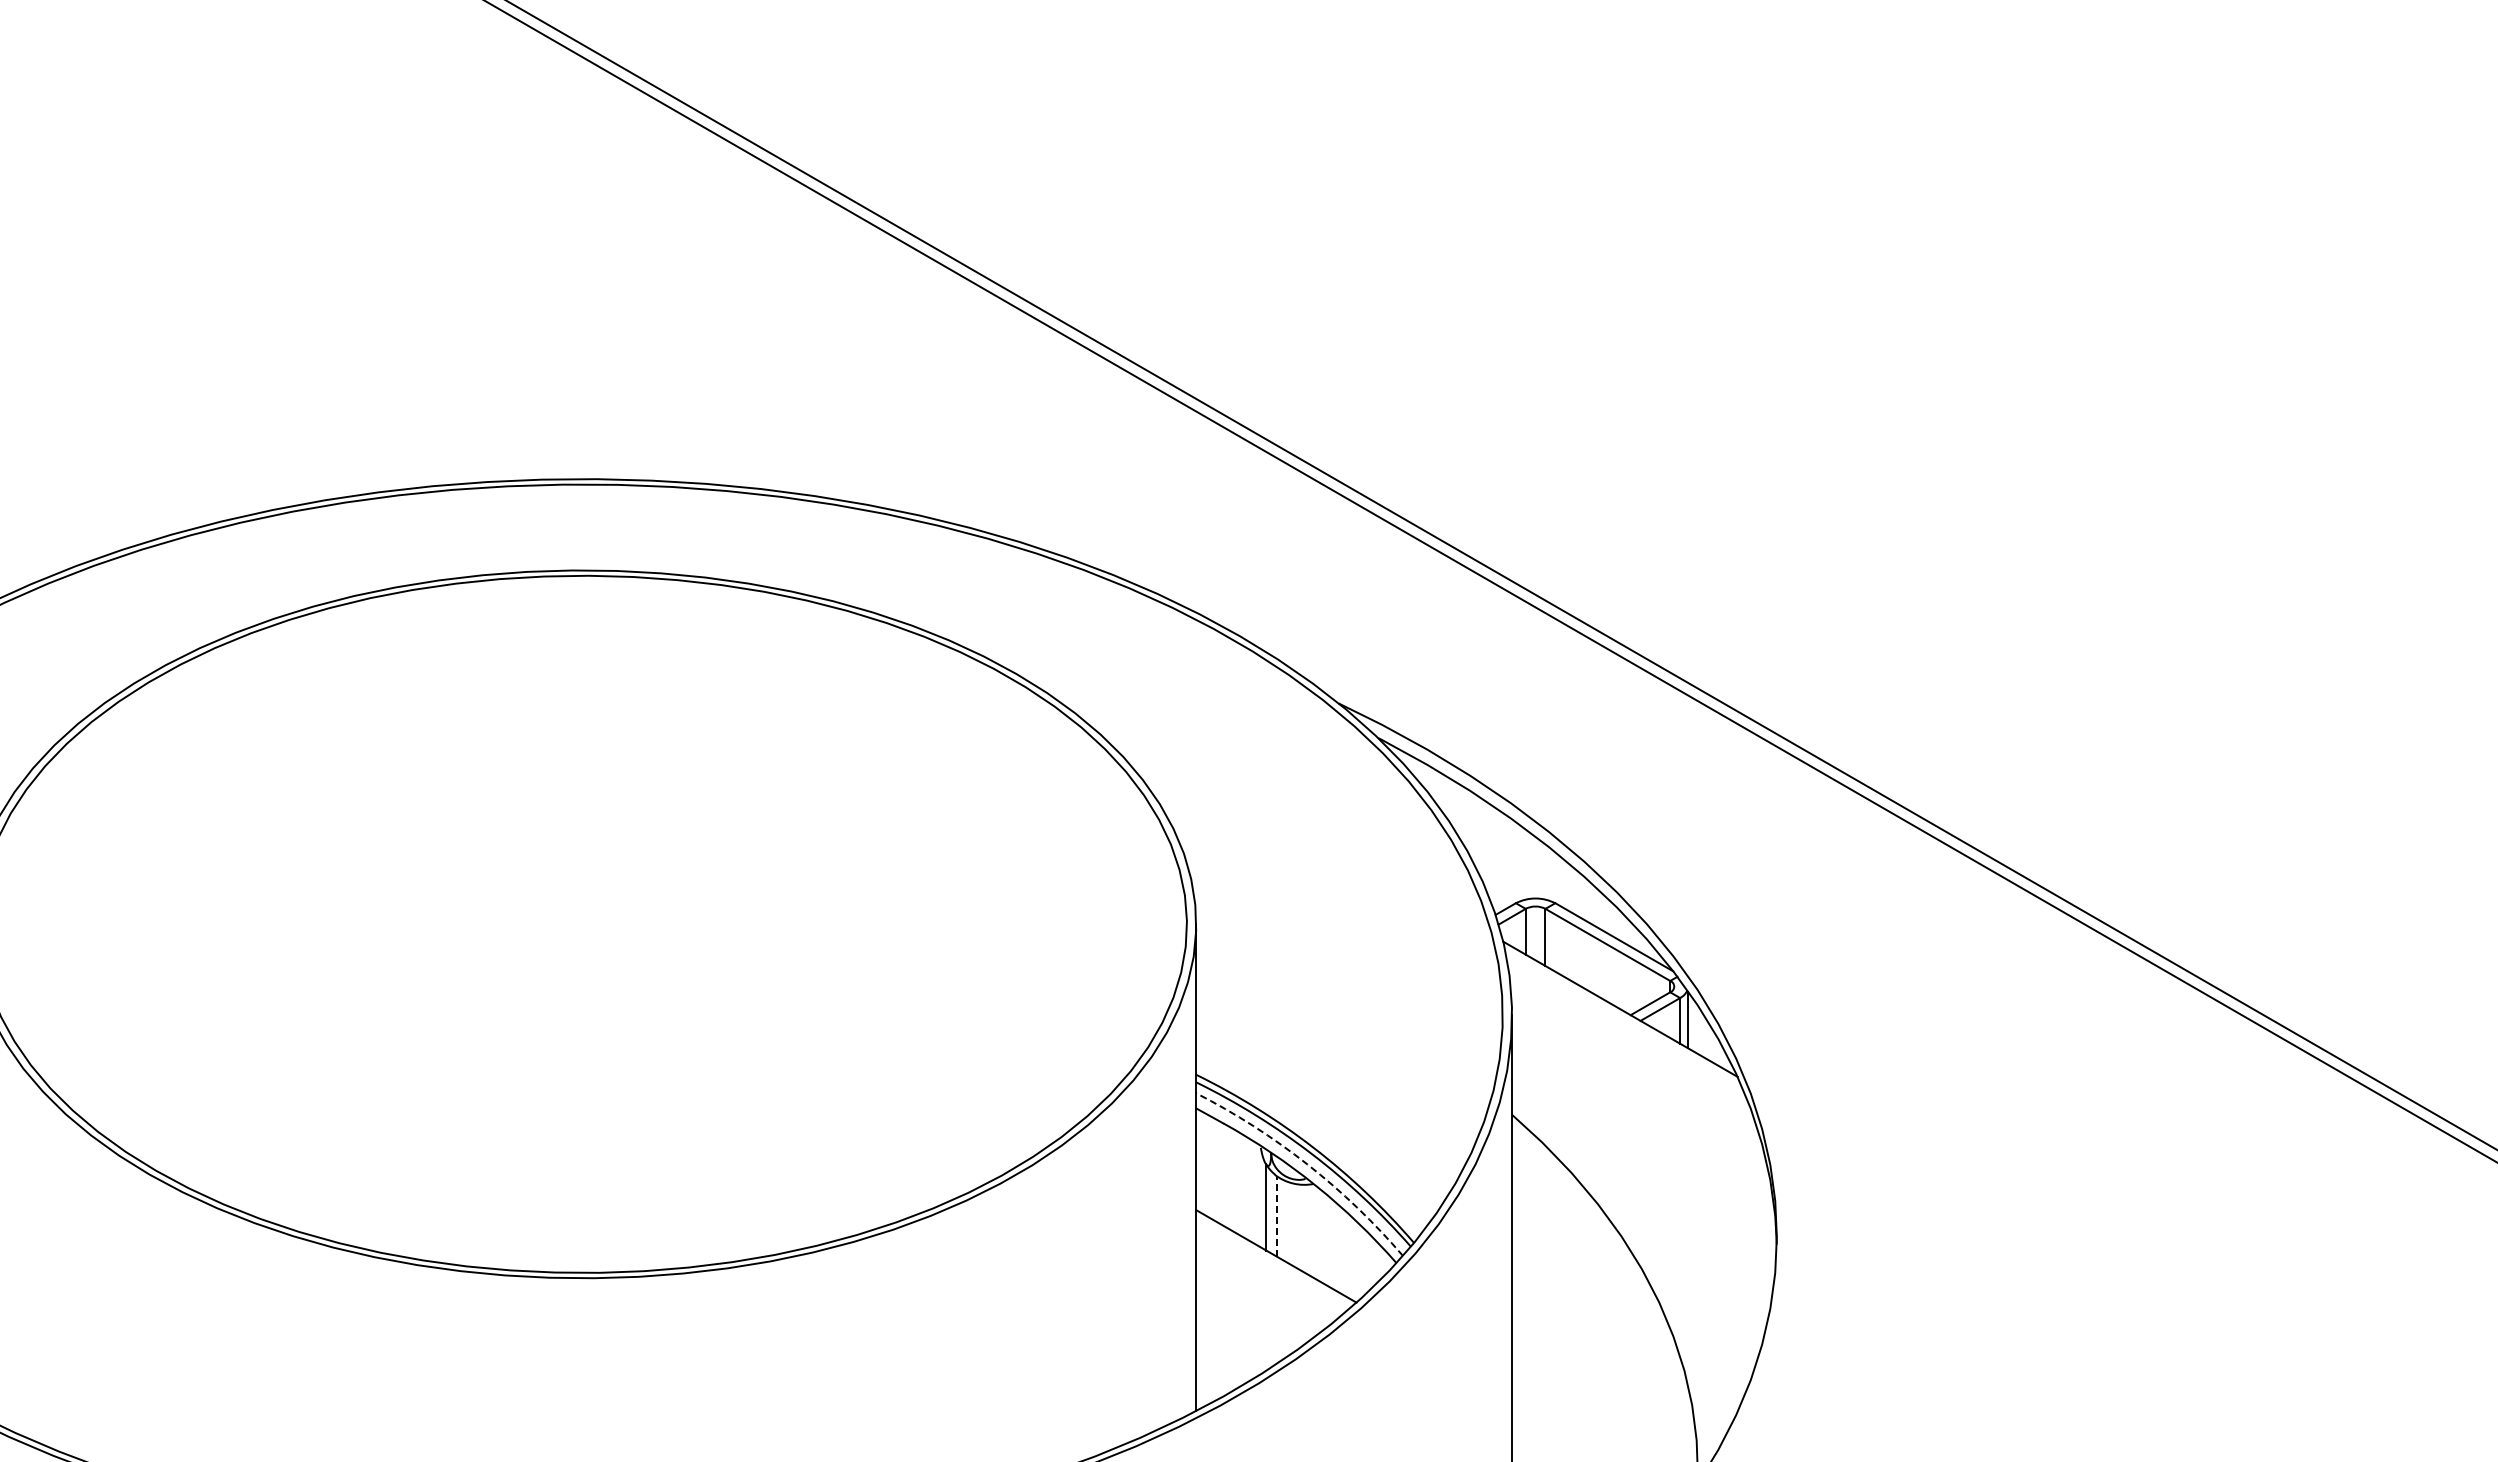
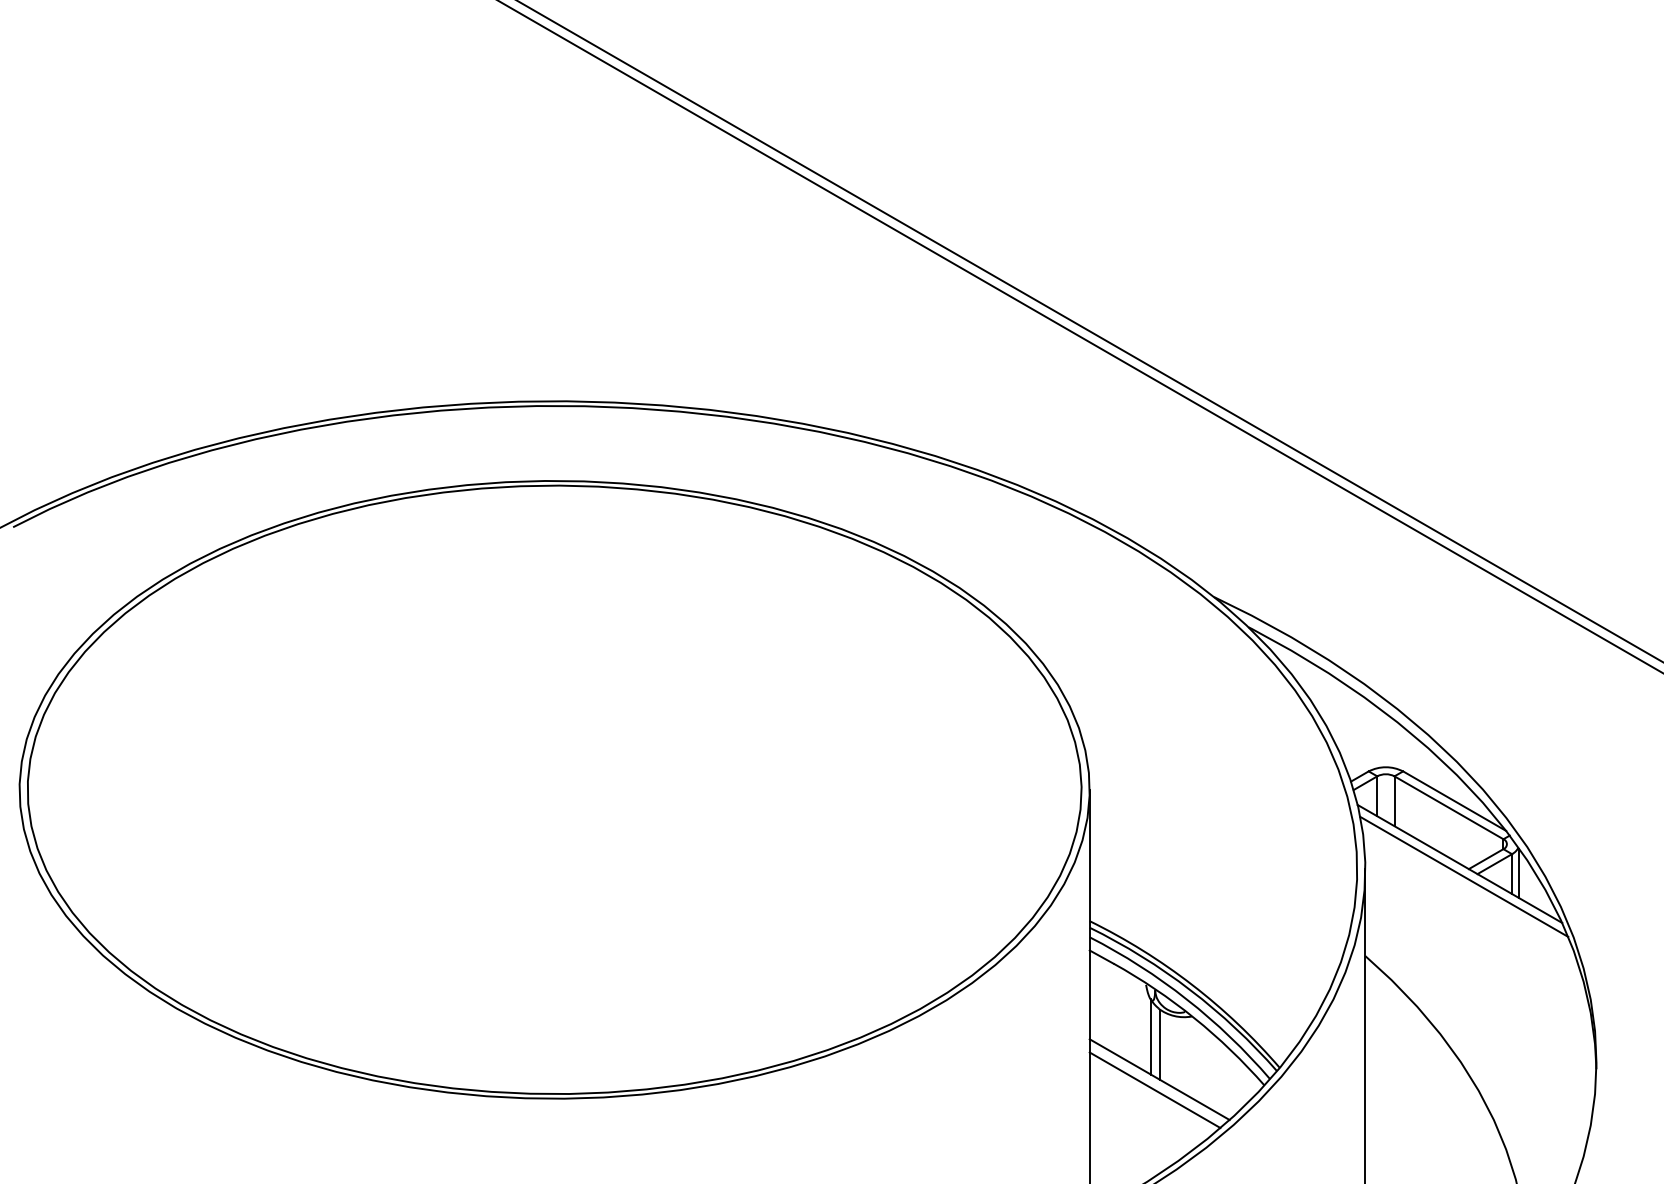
line: (1625, 1023) -> (1464, 876), added
arc: (1307, 1164) -> (1186, 999), dashed -> solid
line: (1277, 1216) -> (1160, 1044), dashed -> solid
line: (1271, 1268) -> (1155, 1090), added

